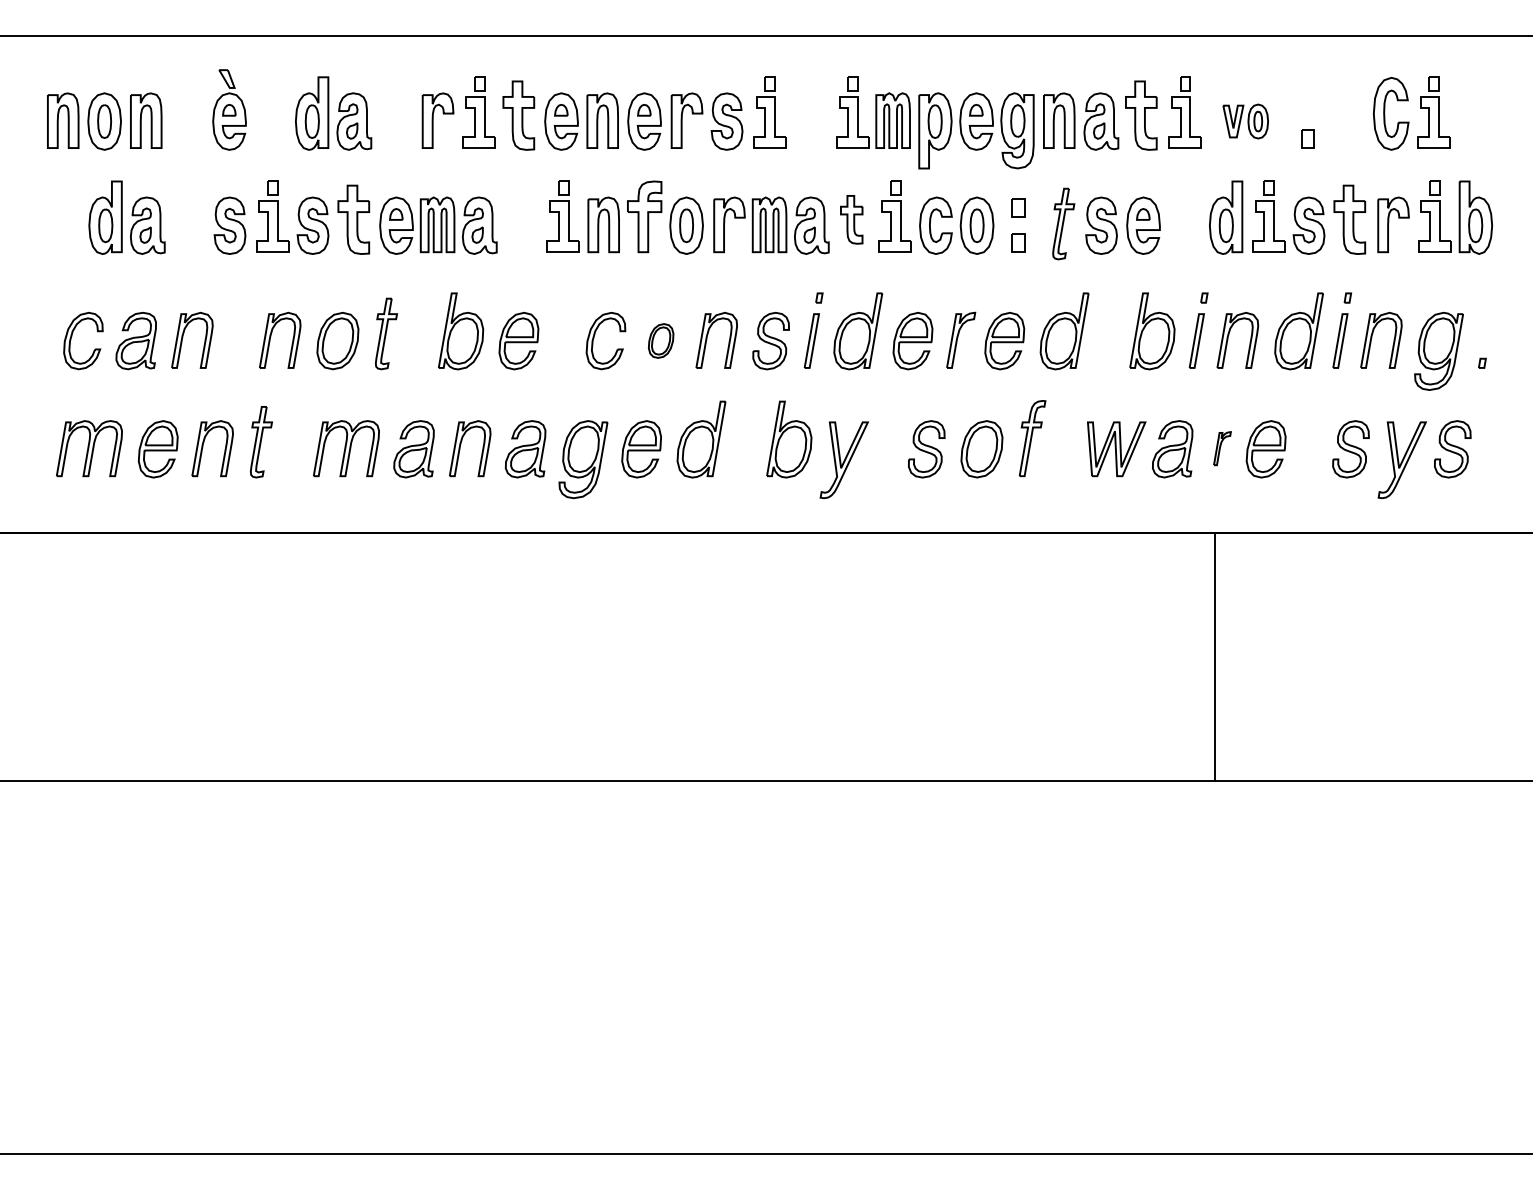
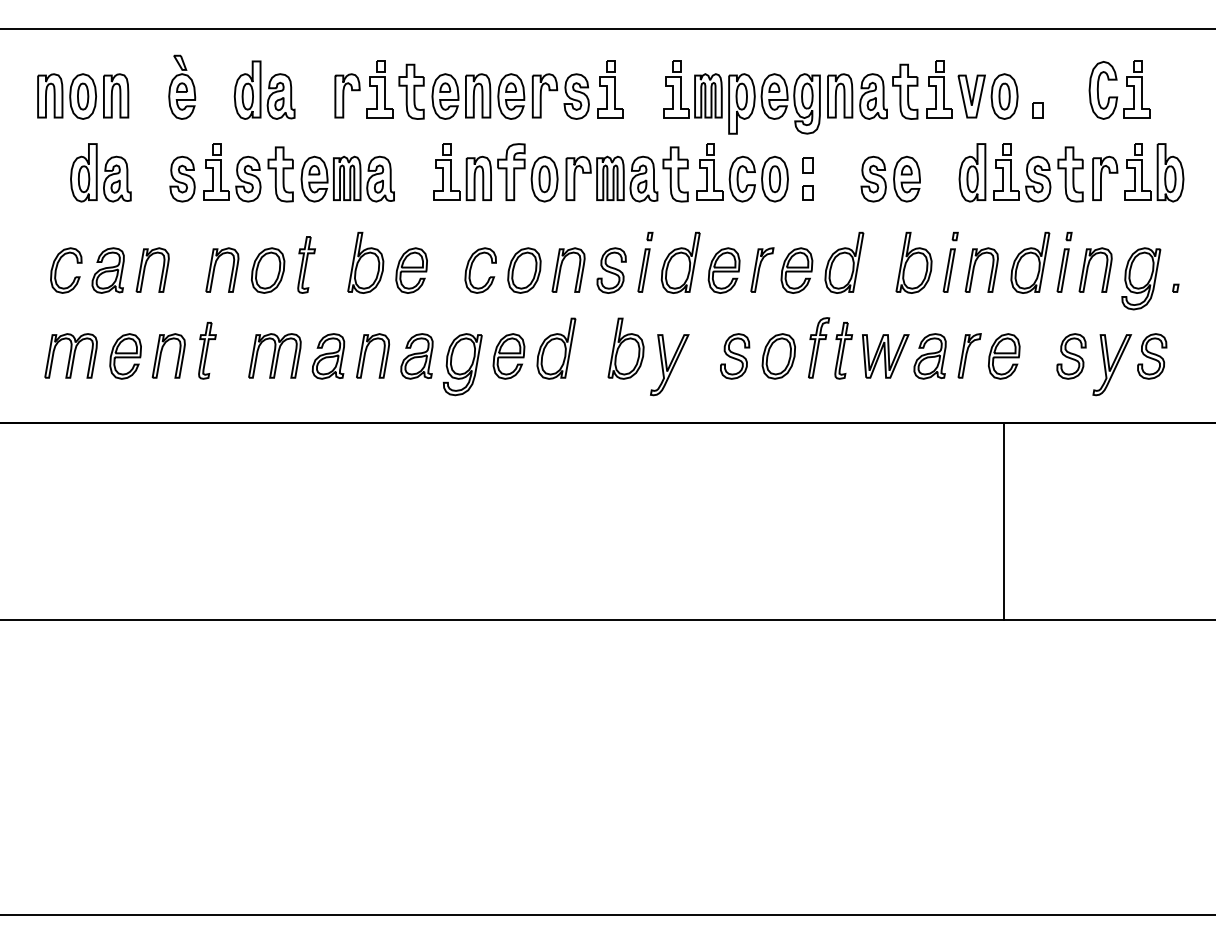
part: (1245, 121) -> (987, 96), size x1.67
part: (851, 219) -> (675, 174), size x1.43
part: (1063, 223) -> (843, 350), moved
part: (661, 340) -> (524, 270), size x1.67
part: (1222, 448) -> (969, 355), size x1.67
line: (1214, 656) -> (1003, 520), moved

